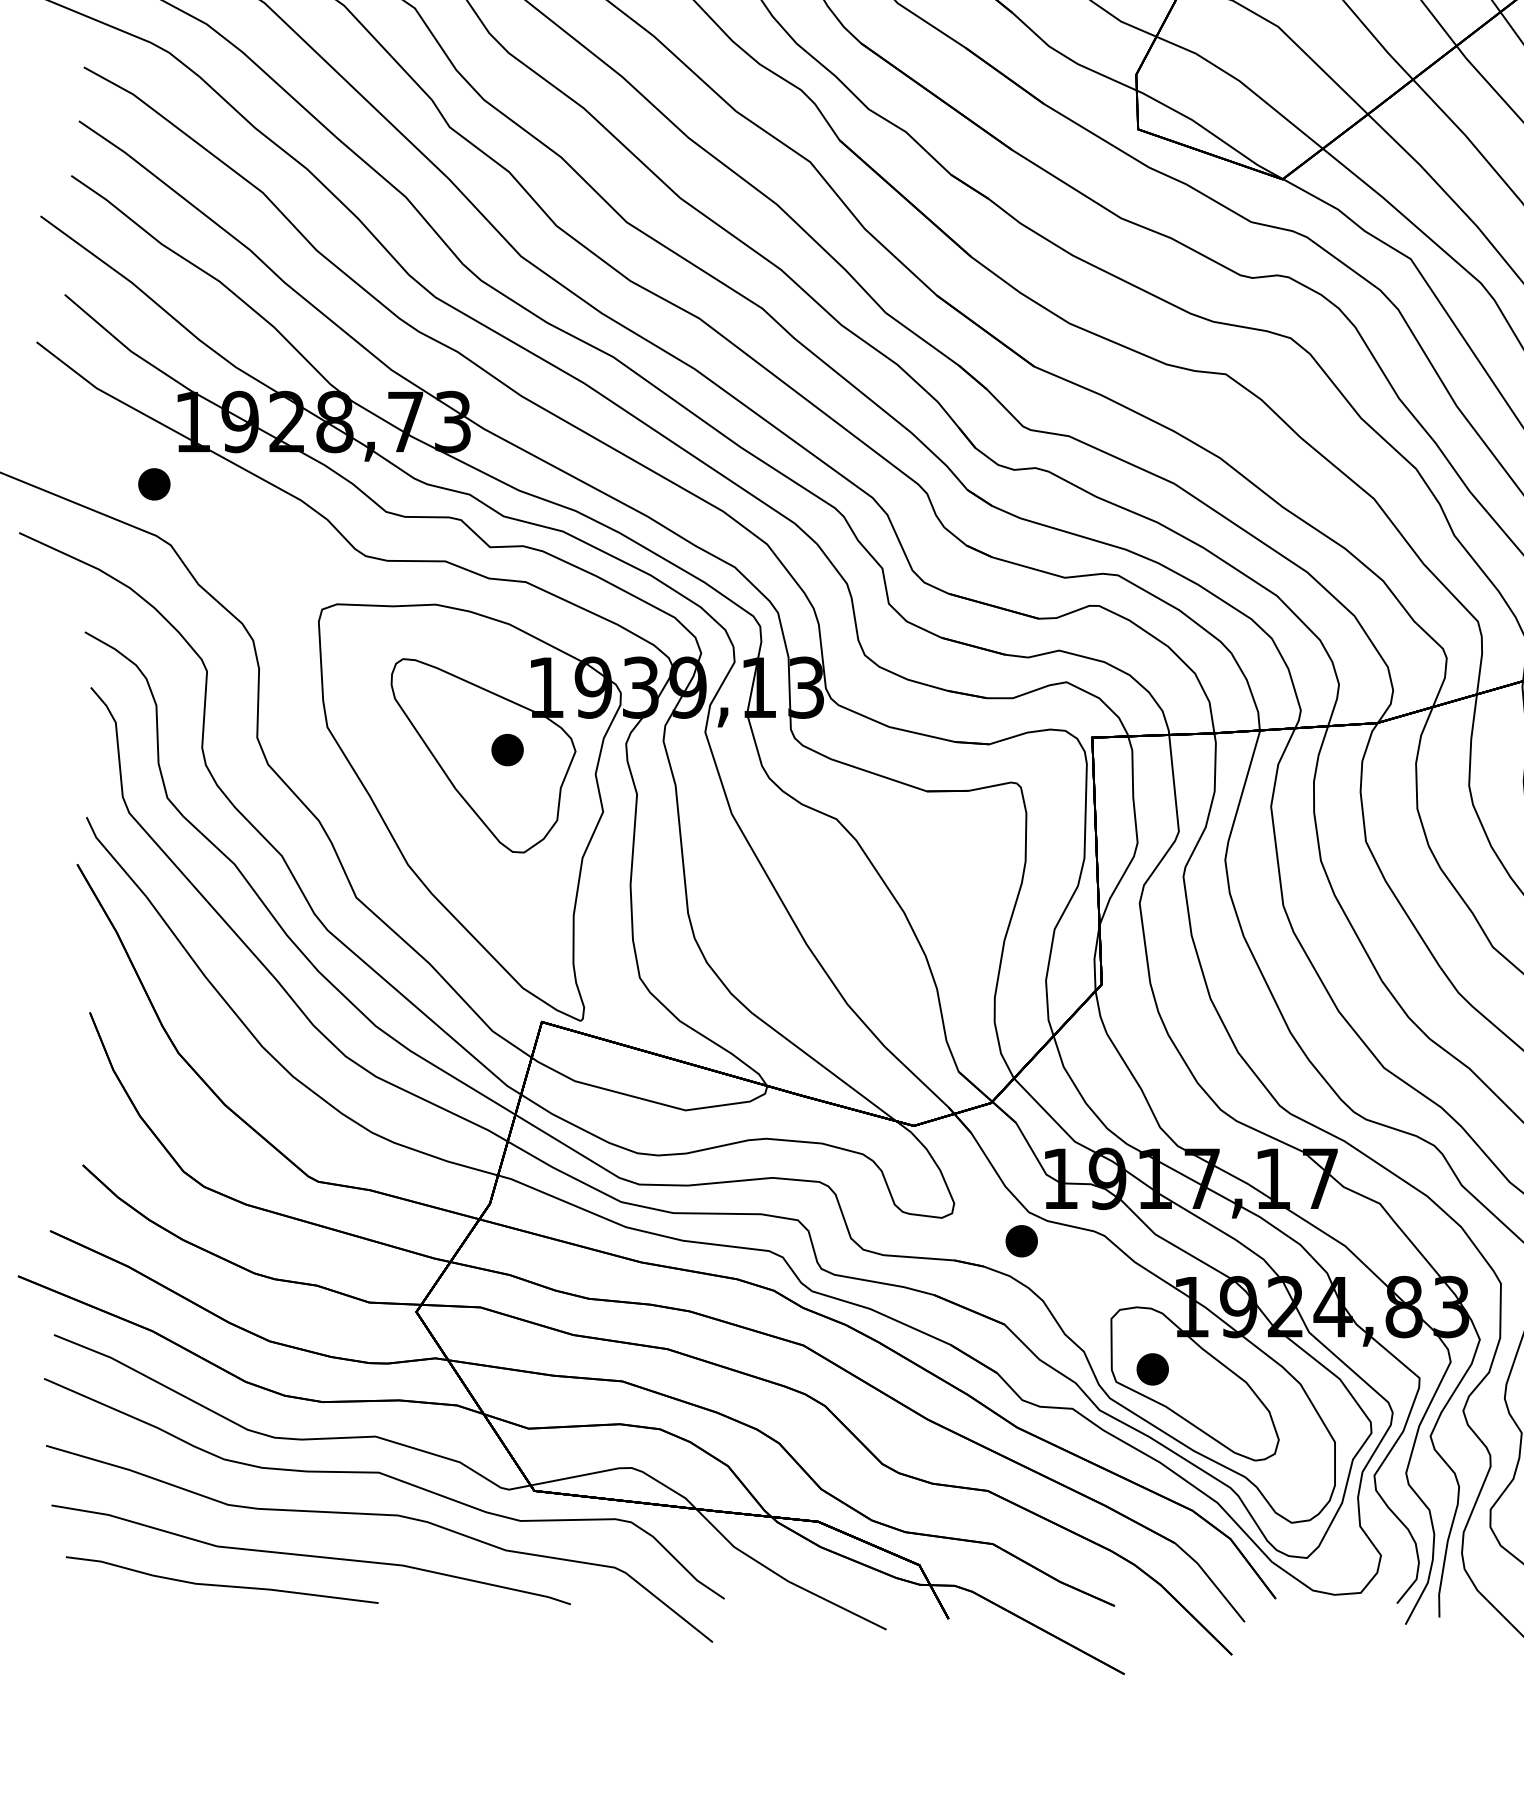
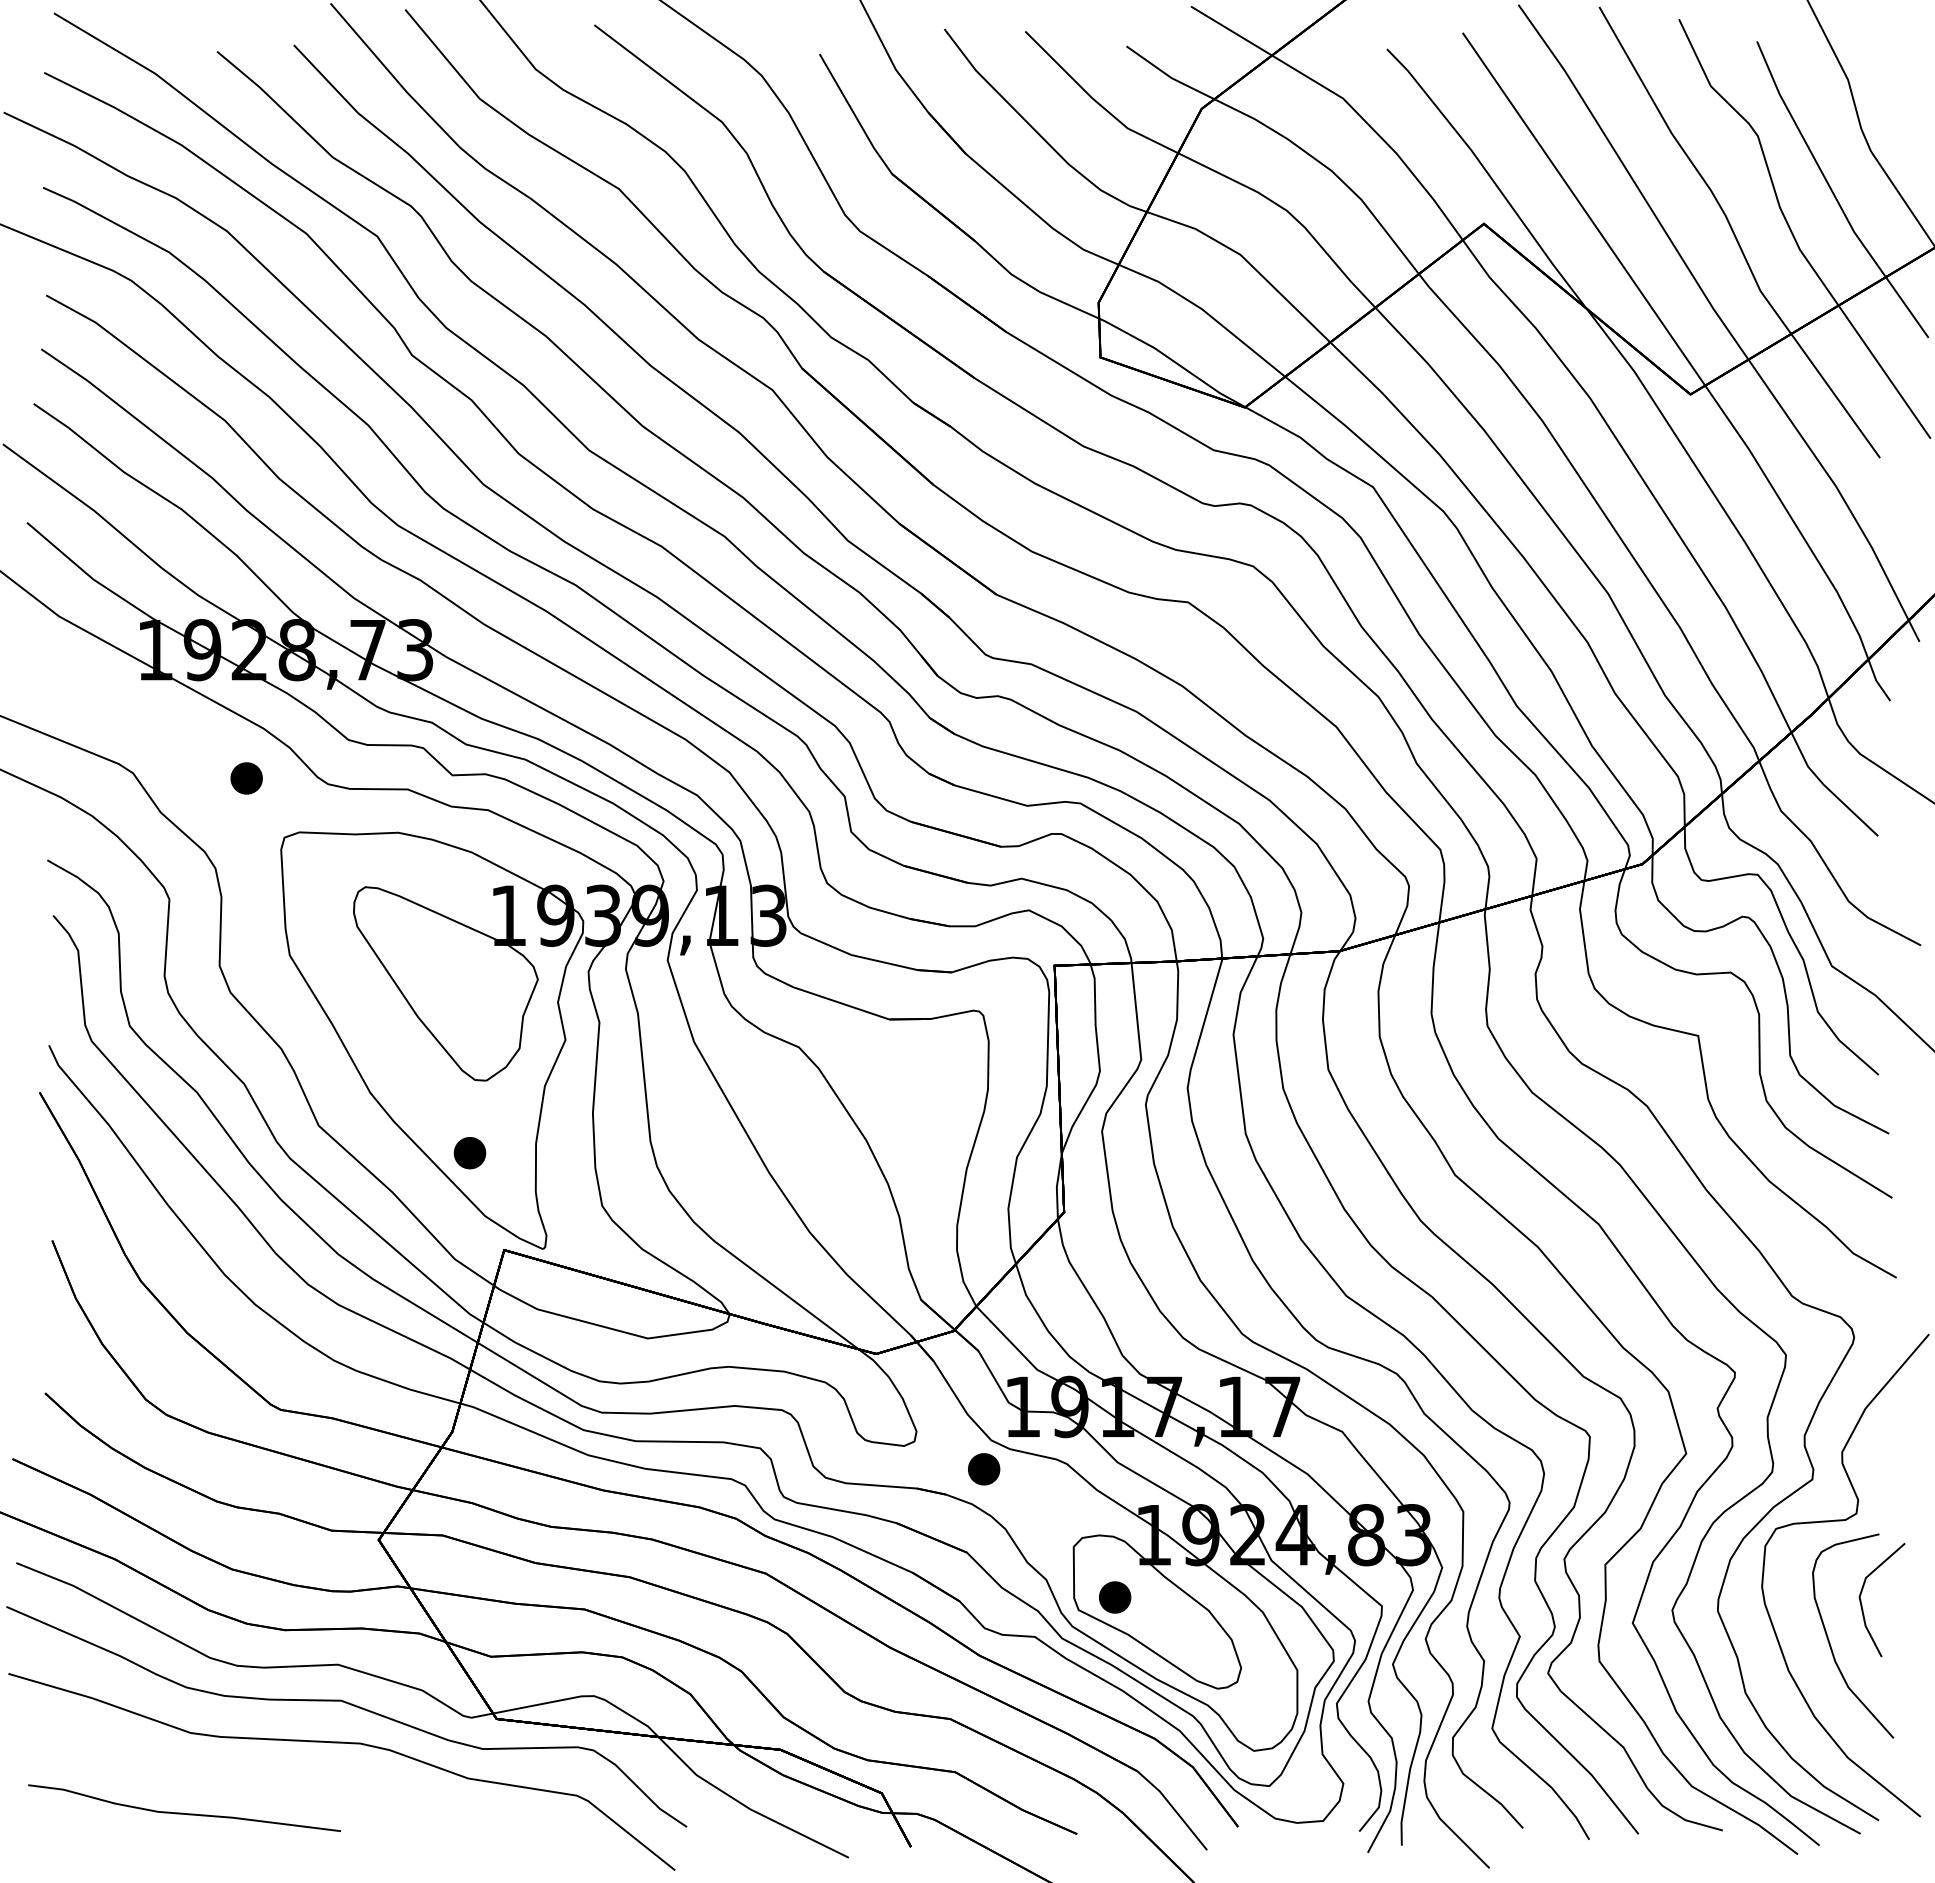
part: (154, 484) -> (246, 778), moved
part: (507, 750) -> (469, 1153), moved
curve: (311, 1555) -> (273, 1783), removed

